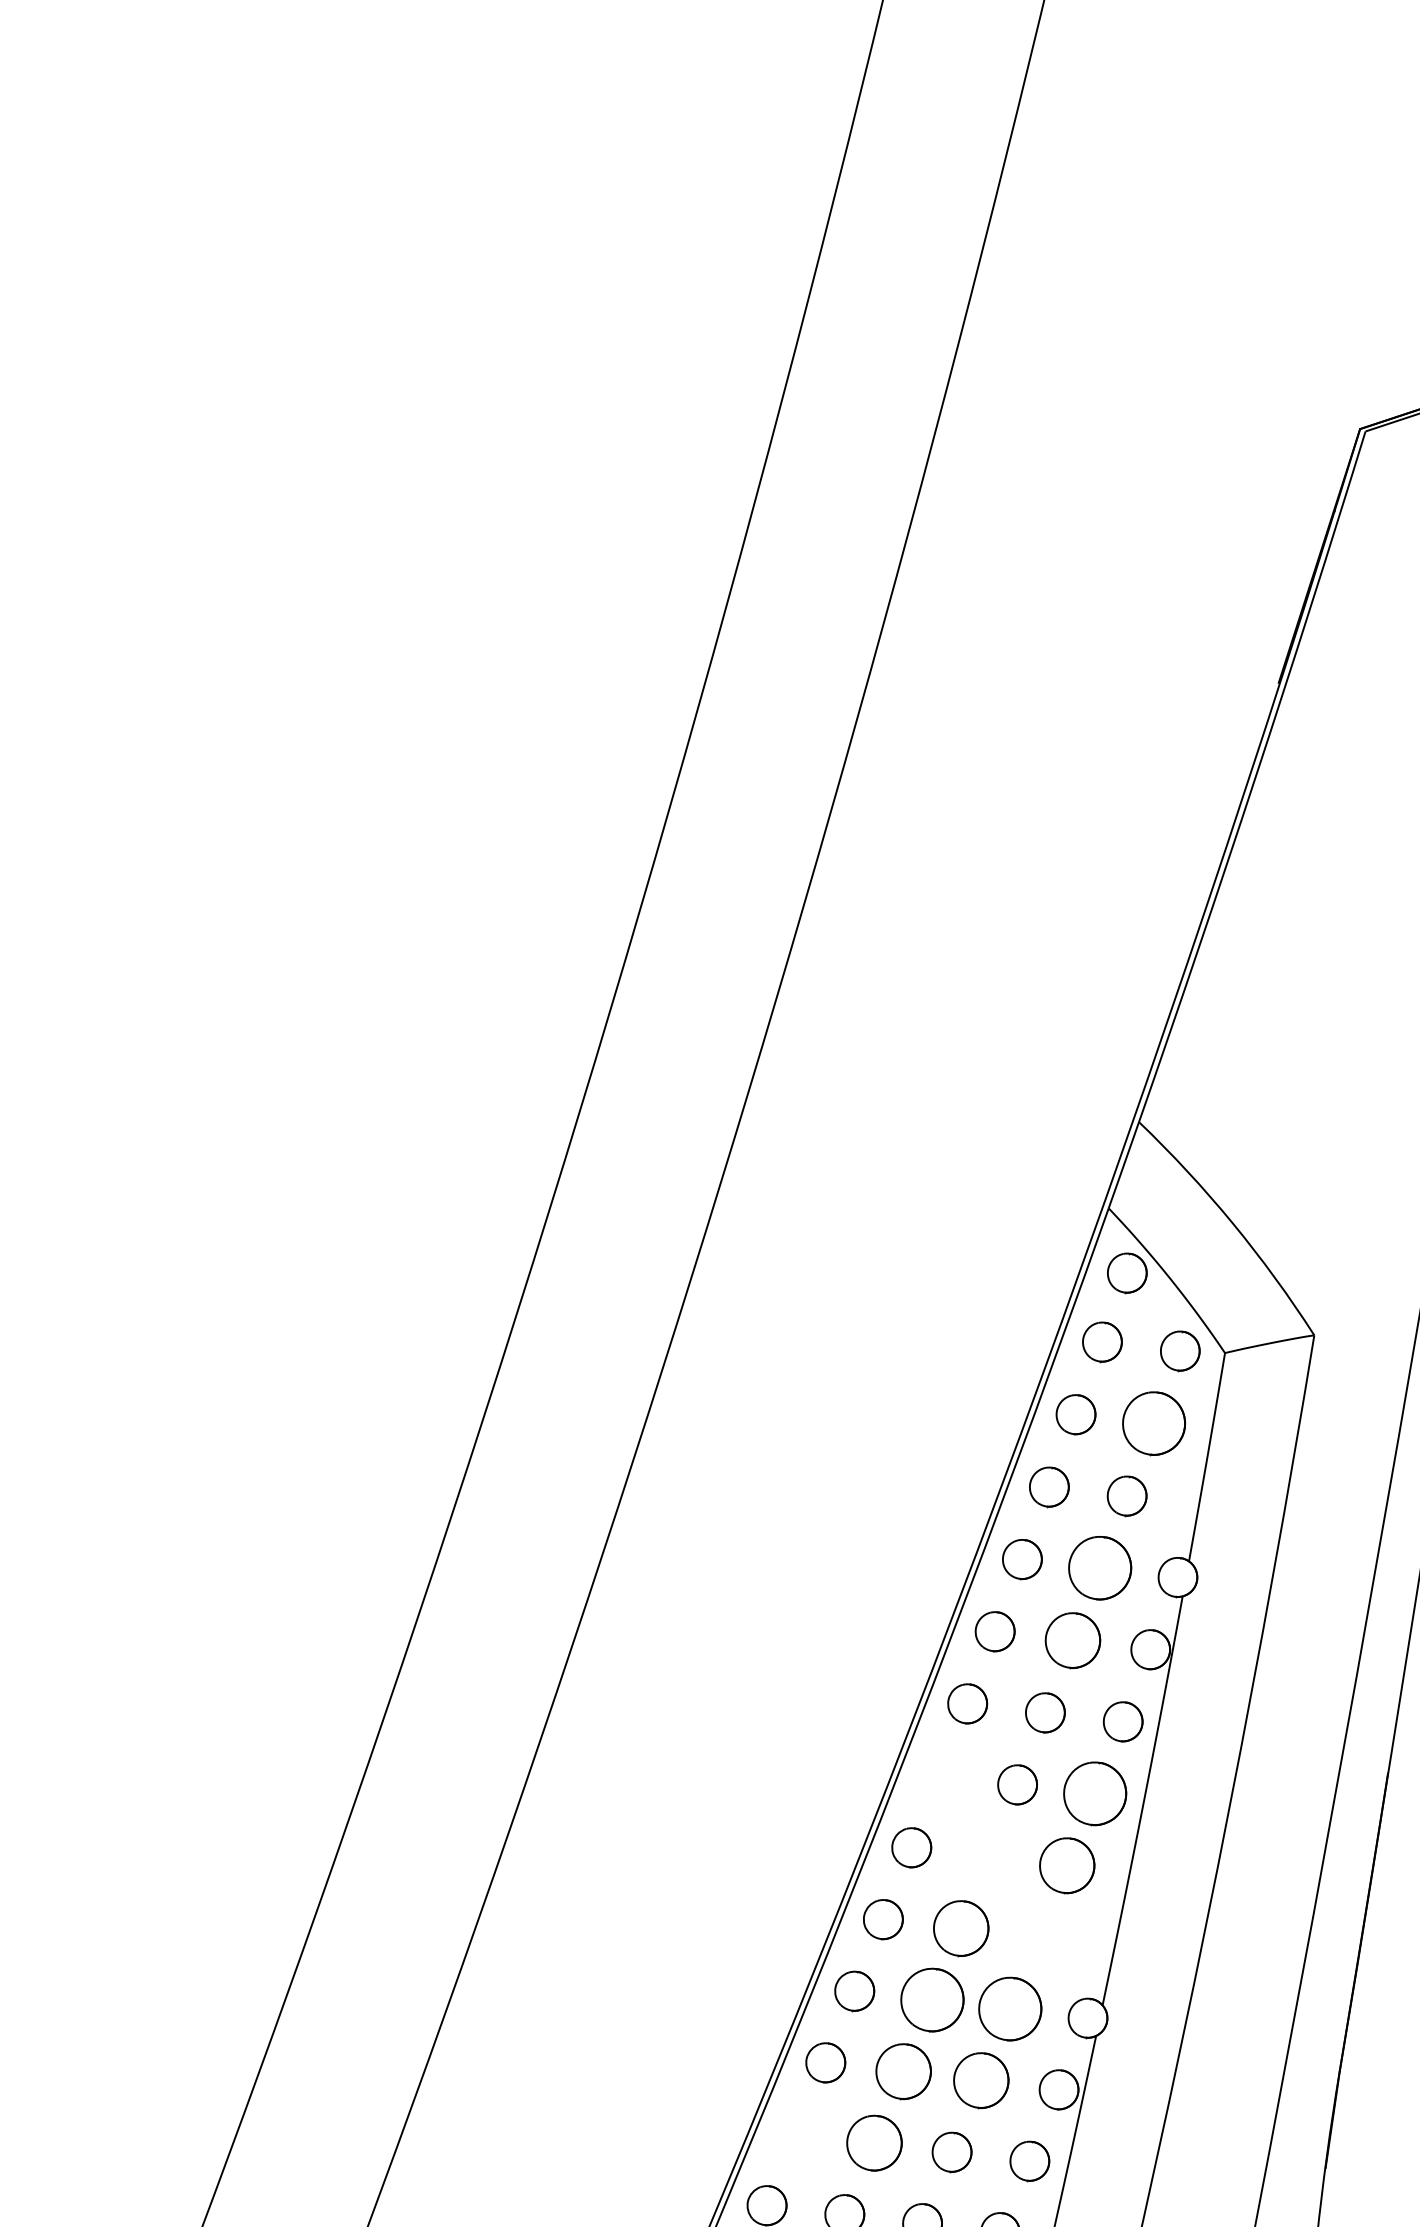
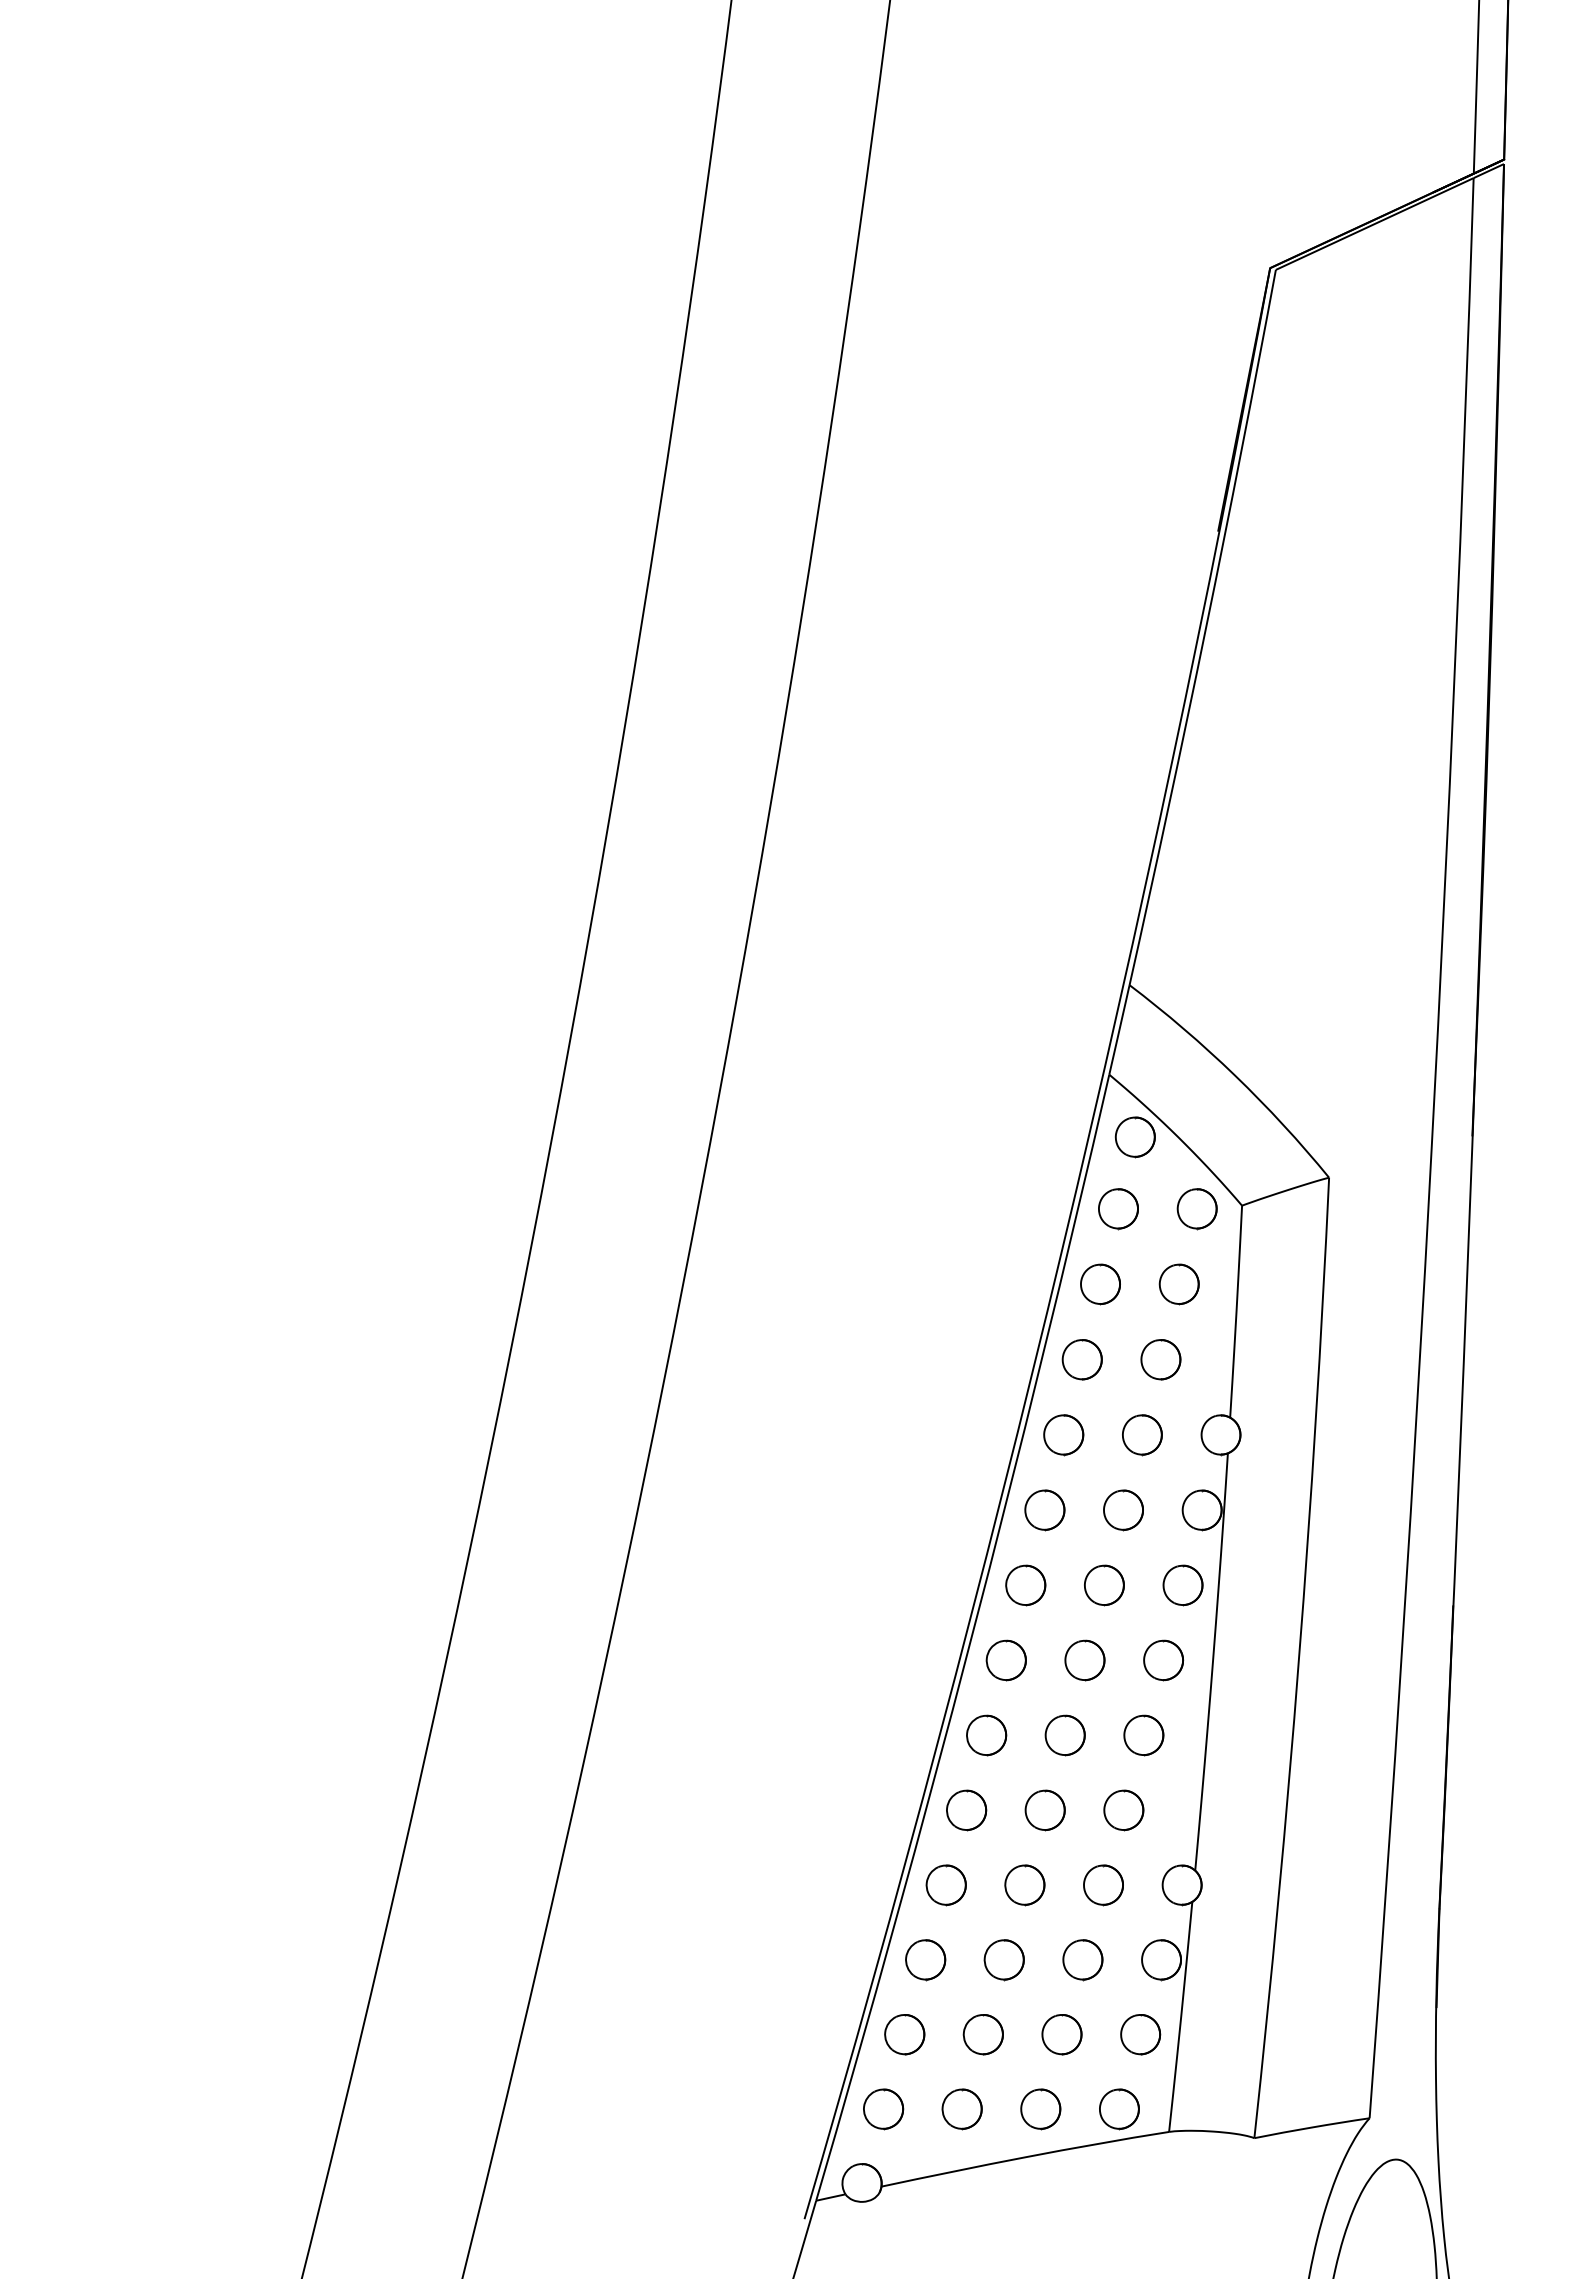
part: (1153, 1423) -> (1178, 1284), size x0.62
part: (1100, 1568) -> (1142, 1435), size x0.62
part: (1072, 1640) -> (1123, 1510), size x0.71
part: (939, 1775) -> (1005, 1660), added
part: (1095, 1793) -> (1163, 1660), size x0.62
part: (988, 1856) -> (1064, 1735), added
part: (1066, 1865) -> (1143, 1735), size x0.71
part: (960, 1928) -> (1044, 1810), size x0.71
part: (1038, 1937) -> (1123, 1810), added
part: (932, 2000) -> (1024, 1885), size x0.62
part: (1010, 2009) -> (1103, 1885), size x0.62
part: (902, 2072) -> (1003, 1960), size x0.71
part: (980, 2081) -> (1082, 1960), size x0.71
part: (796, 2134) -> (904, 2034), added
part: (873, 2143) -> (982, 2034), size x0.71

